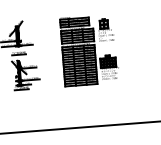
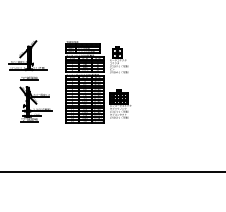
part: (90, 50) -> (98, 82), moved

